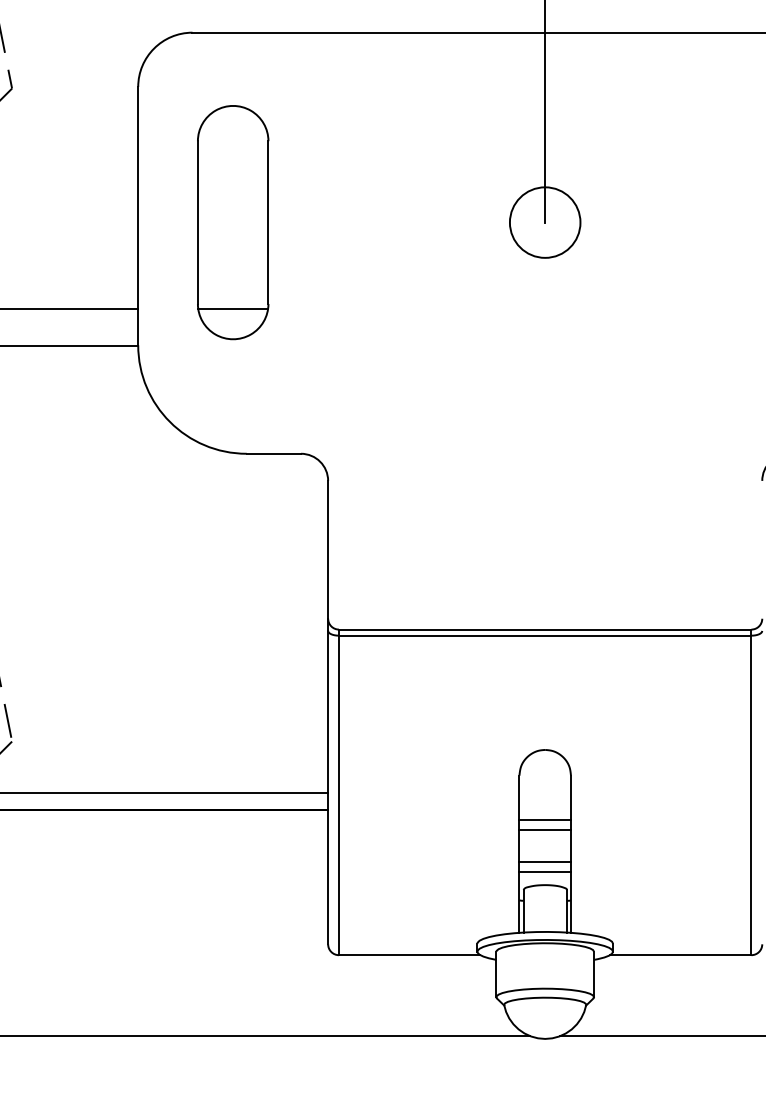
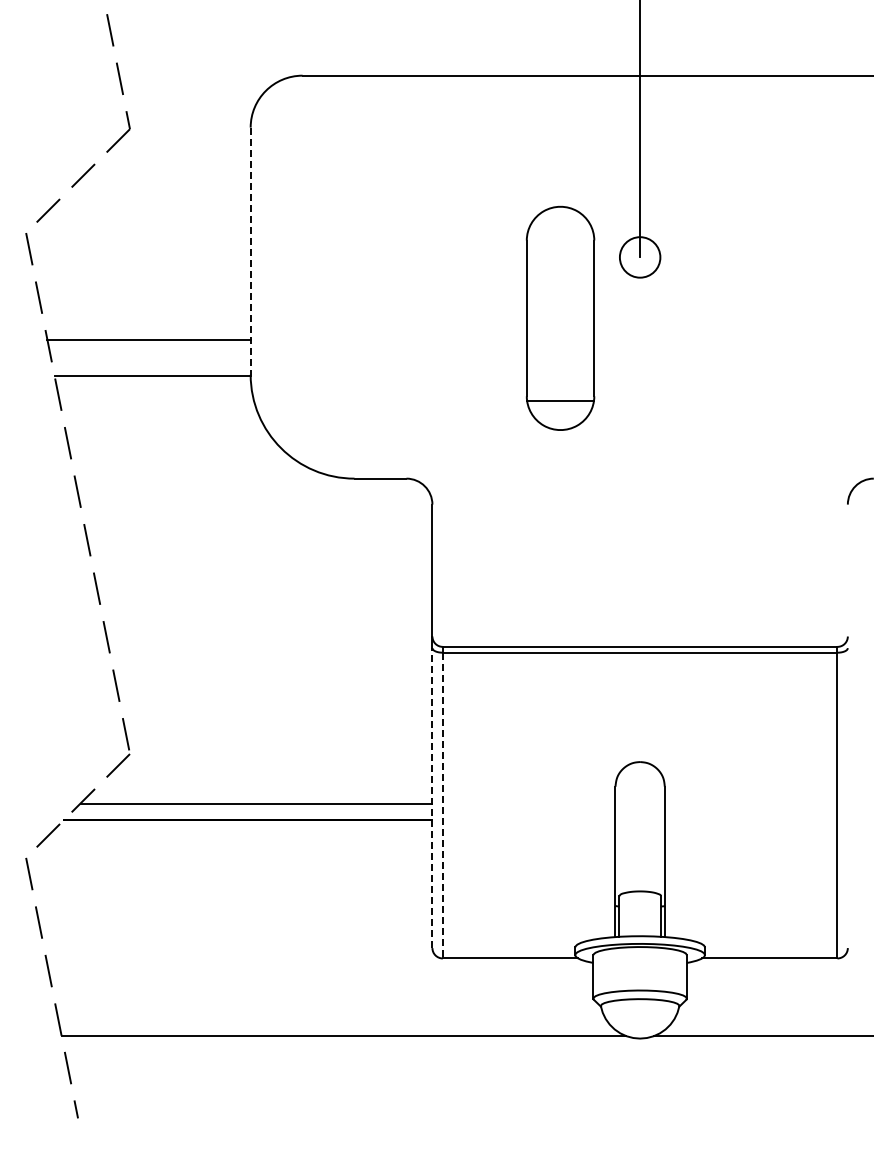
line: (138, 216) -> (250, 251), solid -> dashed
part: (233, 221) -> (560, 317), moved
circle: (544, 222) -> (639, 257), size x0.6
line: (328, 788) -> (432, 798), solid -> dashed
line: (338, 795) -> (442, 805), solid -> dashed
line: (544, 820) -> (639, 829), removed
line: (544, 829) -> (639, 838), removed
line: (544, 862) -> (639, 869), removed
line: (544, 872) -> (639, 879), removed

